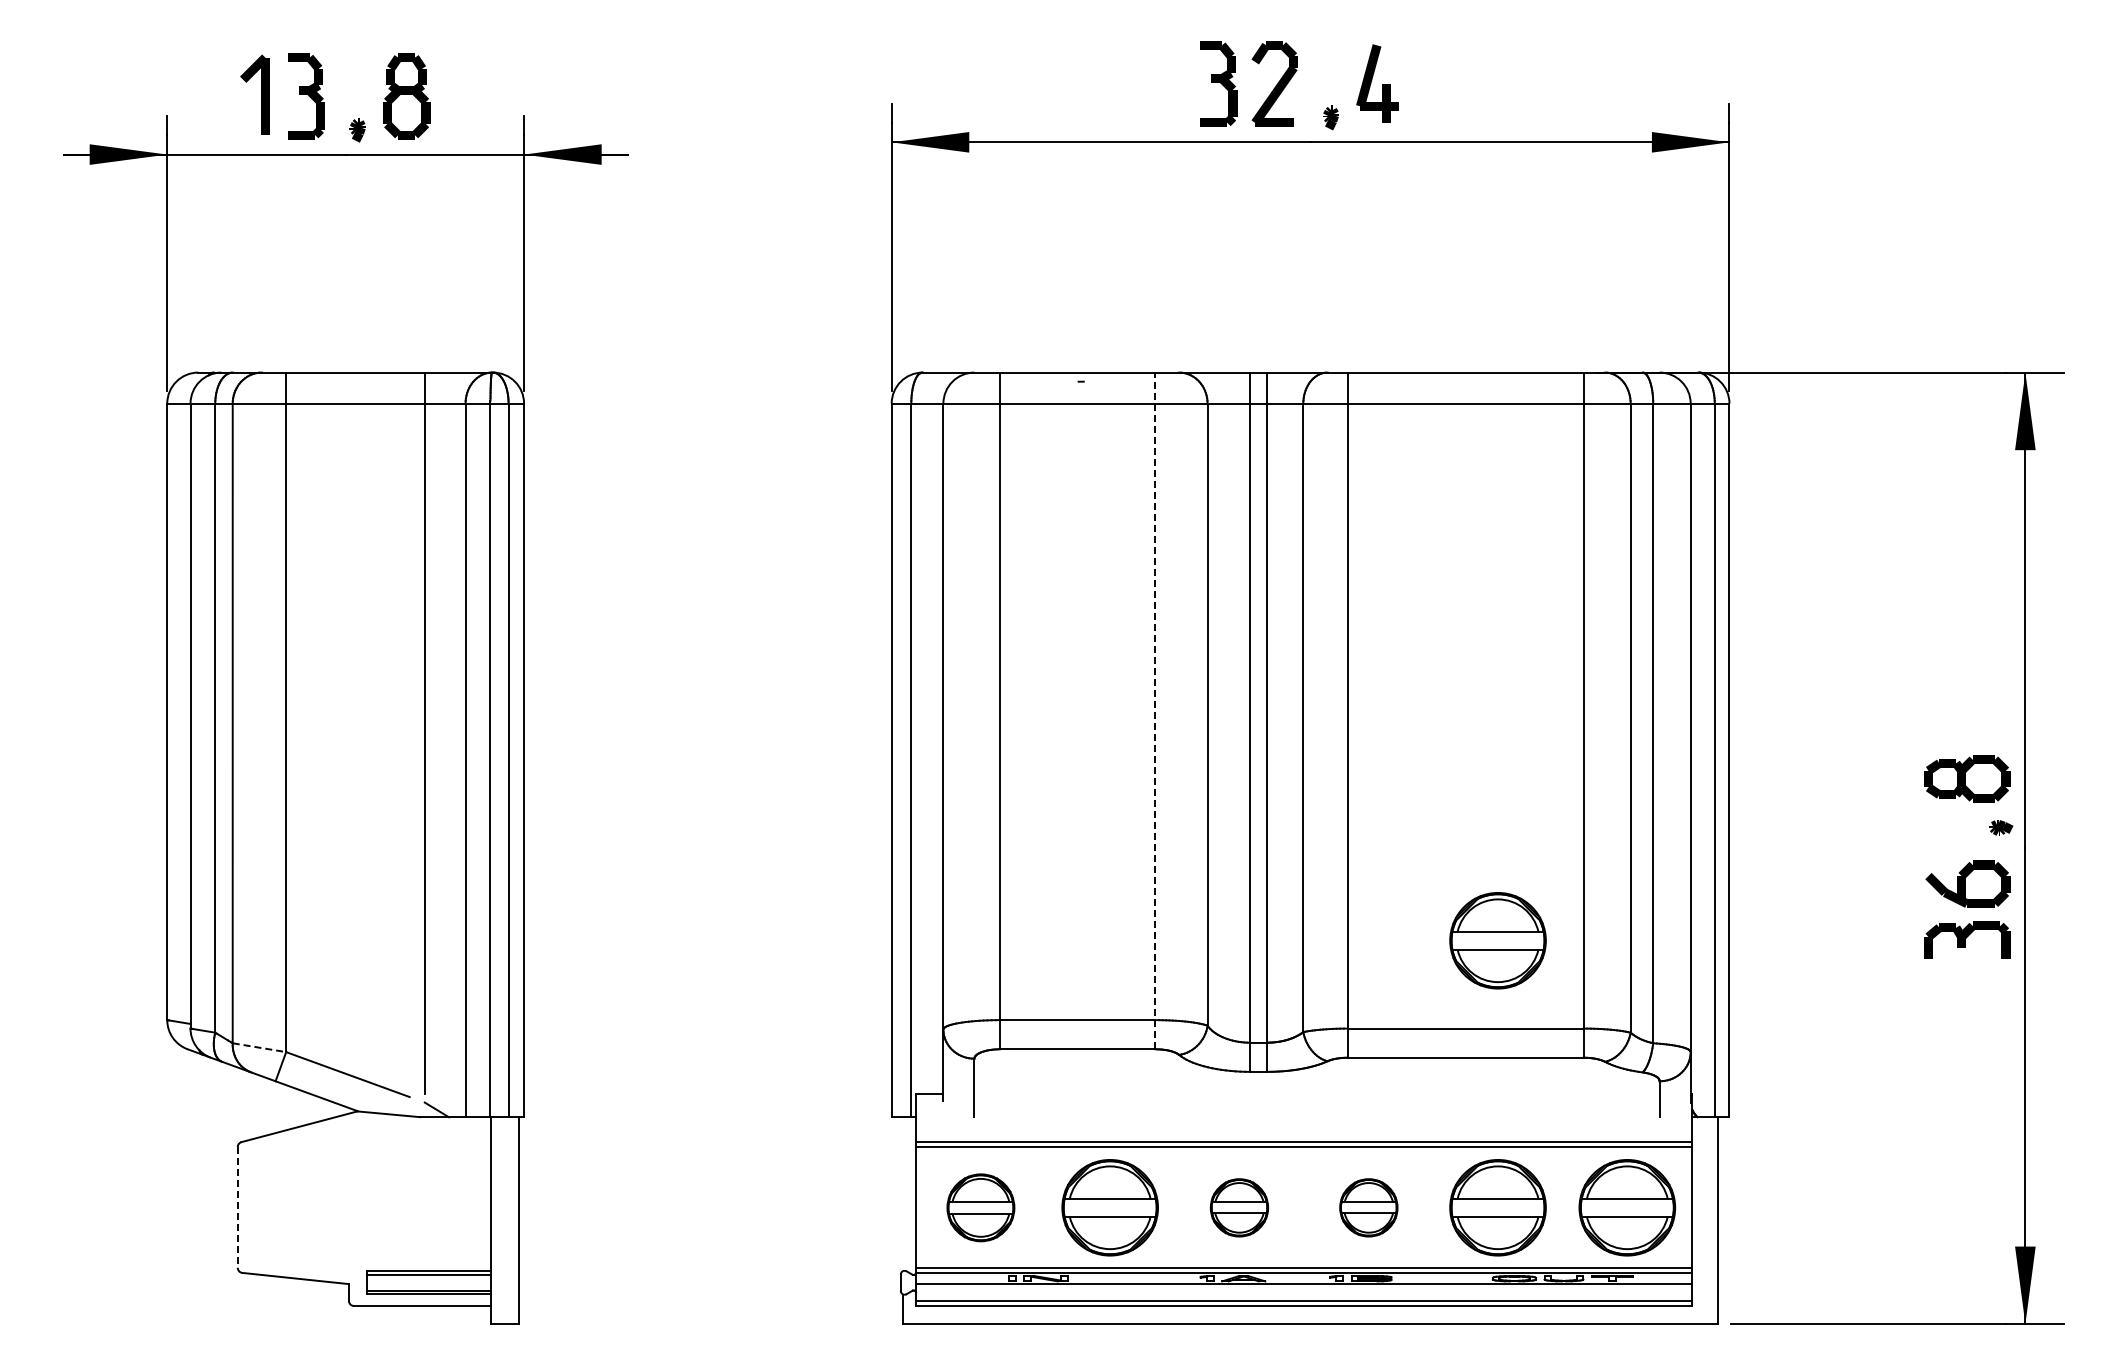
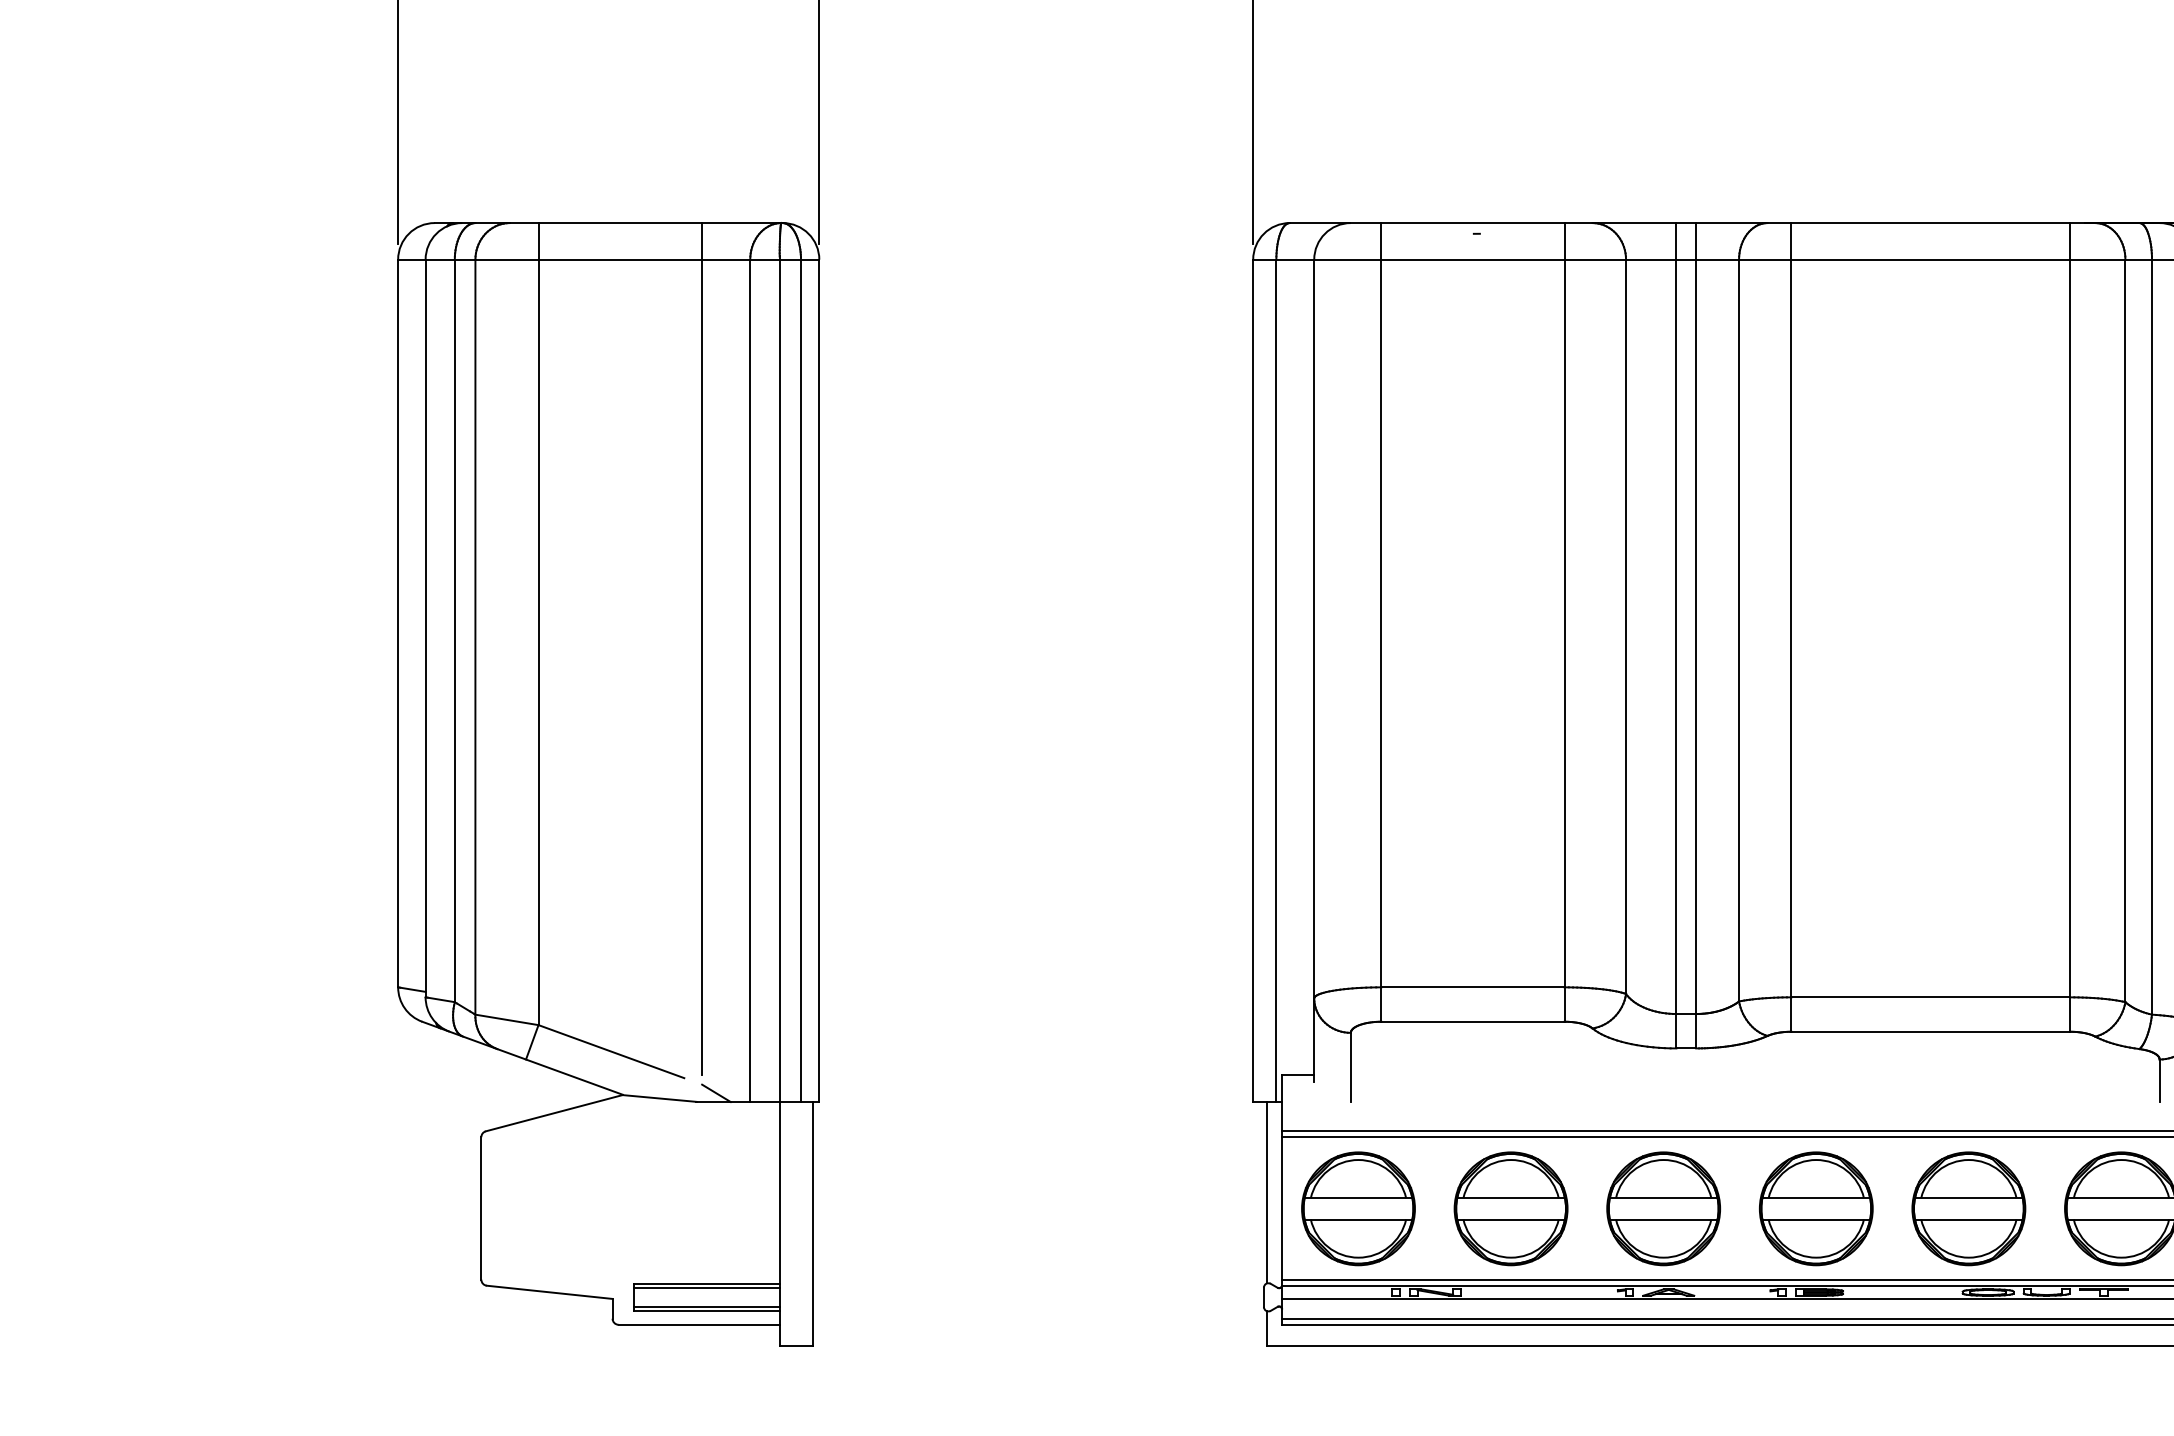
line: (1155, 710) -> (1564, 621), dashed -> solid
part: (1497, 940) -> (1968, 893), removed
line: (259, 1047) -> (507, 1019), dashed -> solid
line: (903, 1194) -> (1267, 1193), added
line: (237, 1207) -> (481, 1208), dashed -> solid
part: (980, 1207) -> (1358, 1208), size x1.43
part: (1239, 1207) -> (1663, 1208), size x1.67
part: (1368, 1207) -> (1815, 1208), size x1.67

